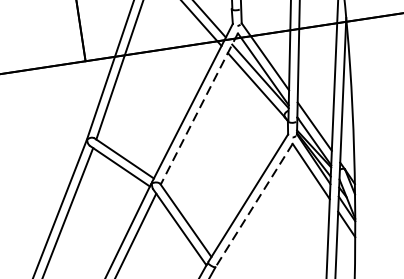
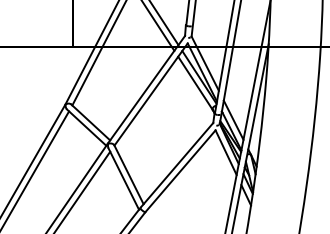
line: (199, 108) -> (151, 94), dashed -> solid
line: (254, 205) -> (180, 171), dashed -> solid

